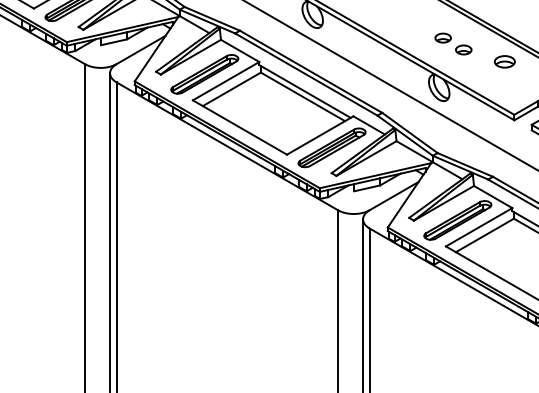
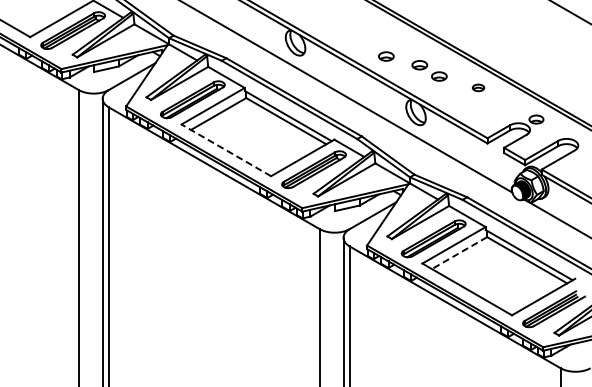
part: (408, 28) -> (386, 56), added
part: (504, 61) -> (478, 87), size x0.6
line: (240, 127) -> (226, 150), solid -> dashed
line: (484, 235) -> (459, 253), solid -> dashed

